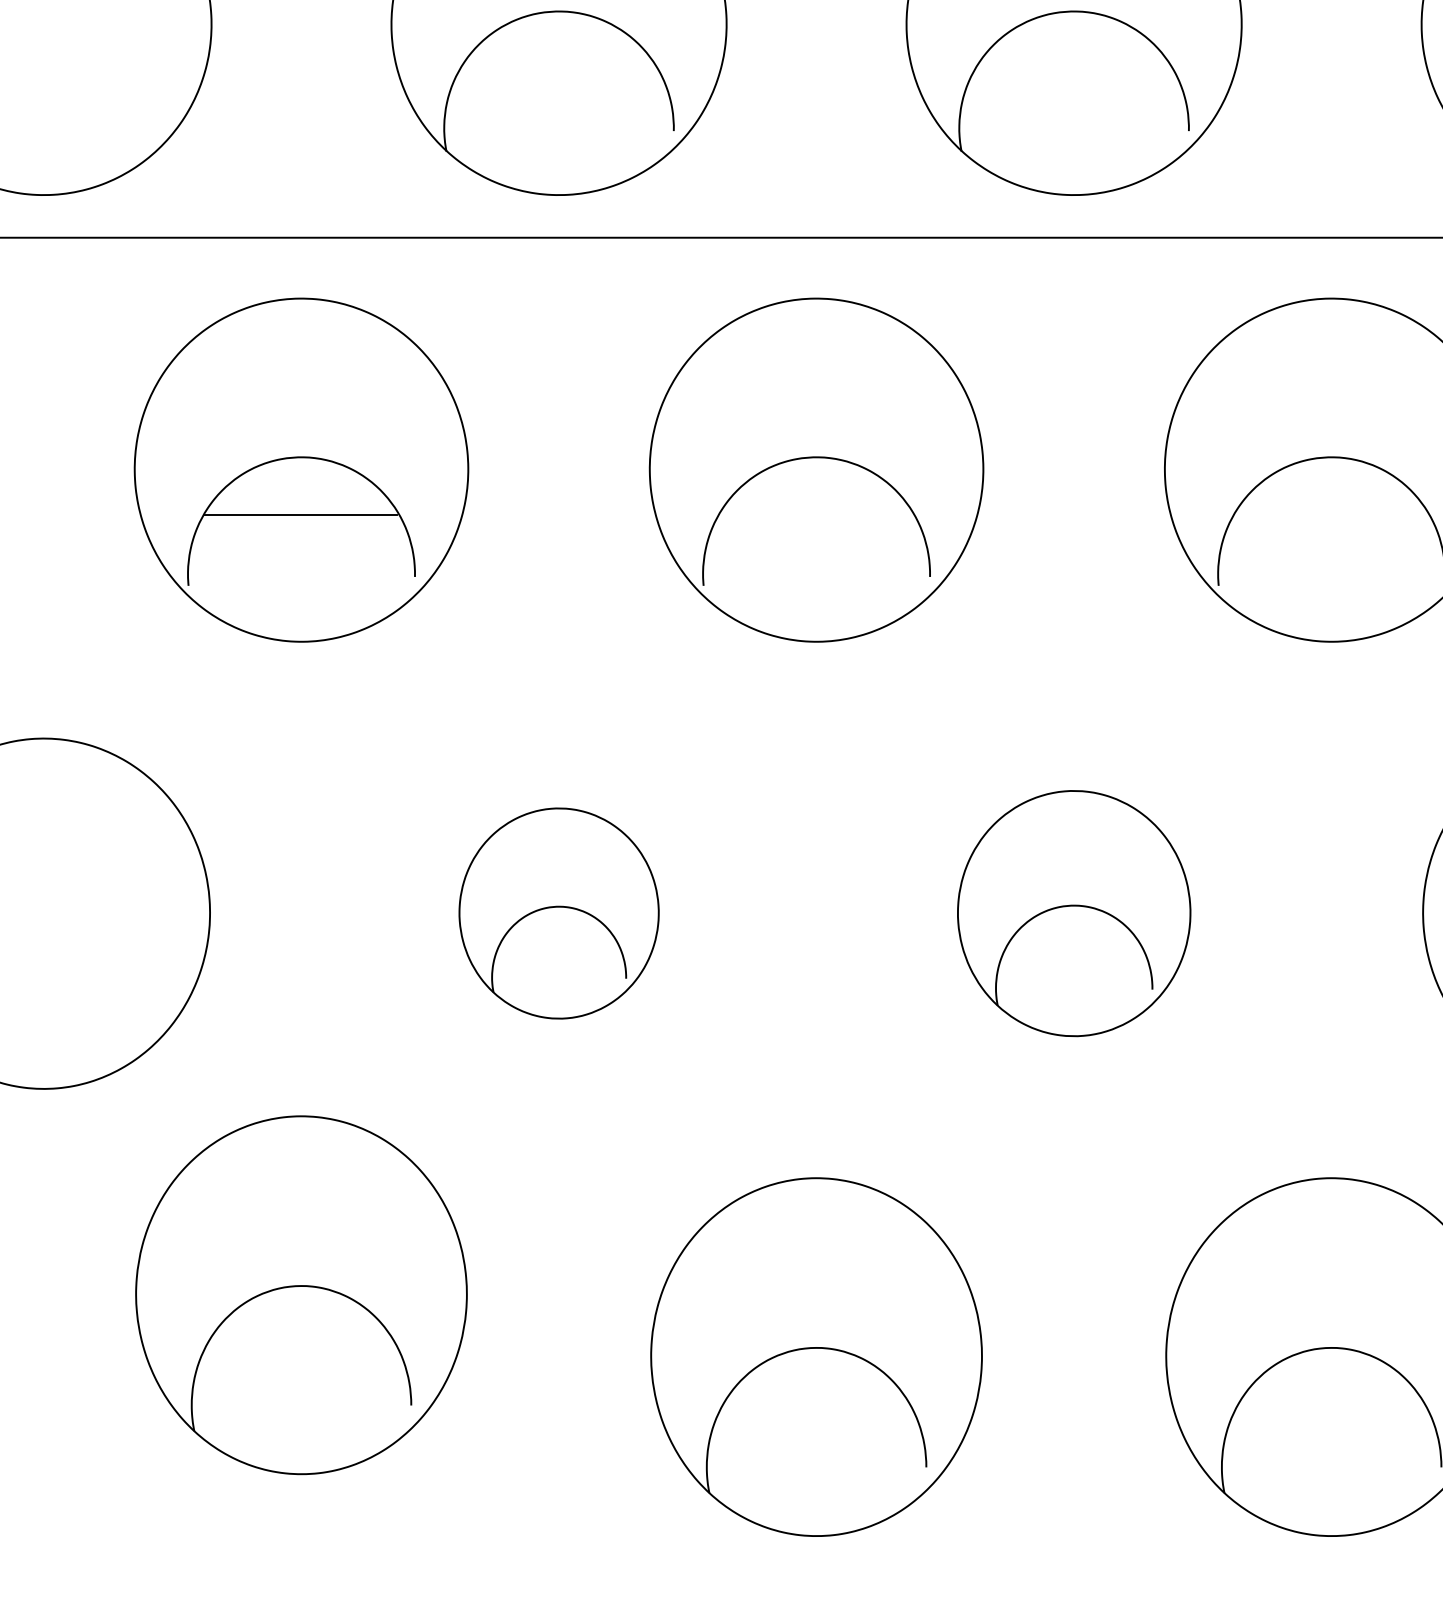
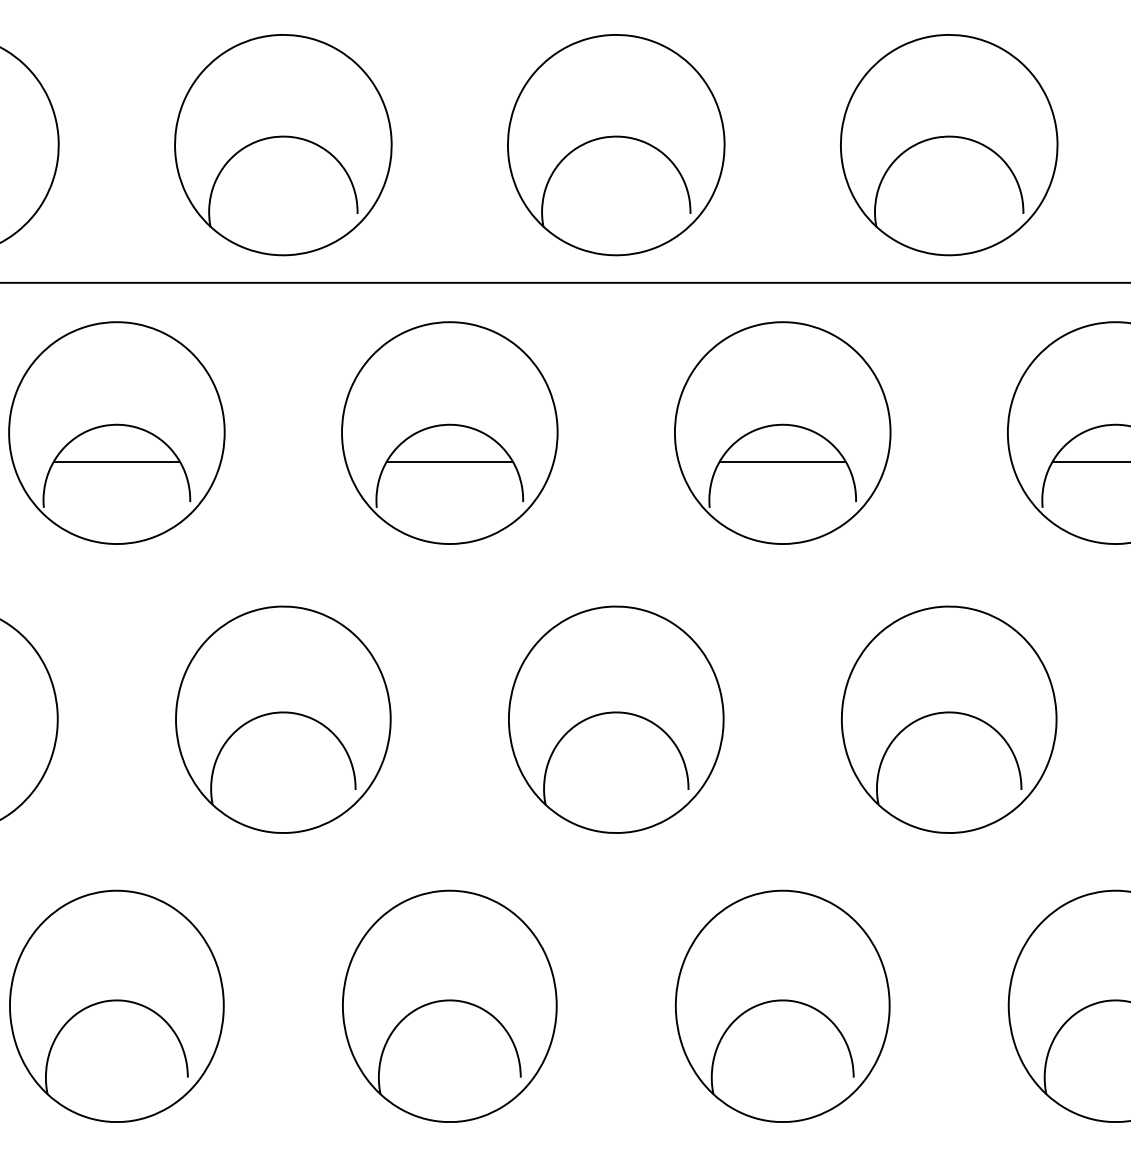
line: (816, 515) -> (449, 462), added
line: (1331, 515) -> (782, 462), added
part: (559, 913) -> (283, 719), size x1.67
part: (1074, 913) -> (616, 719), size x1.43
part: (300, 1293) -> (116, 1005), moved

